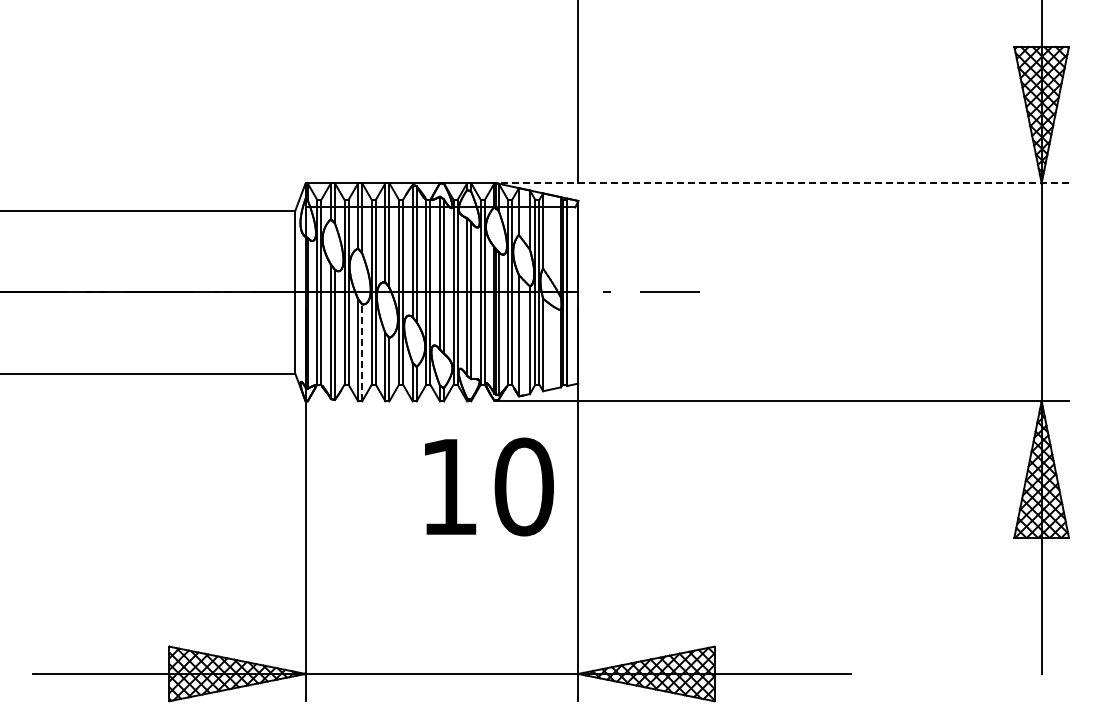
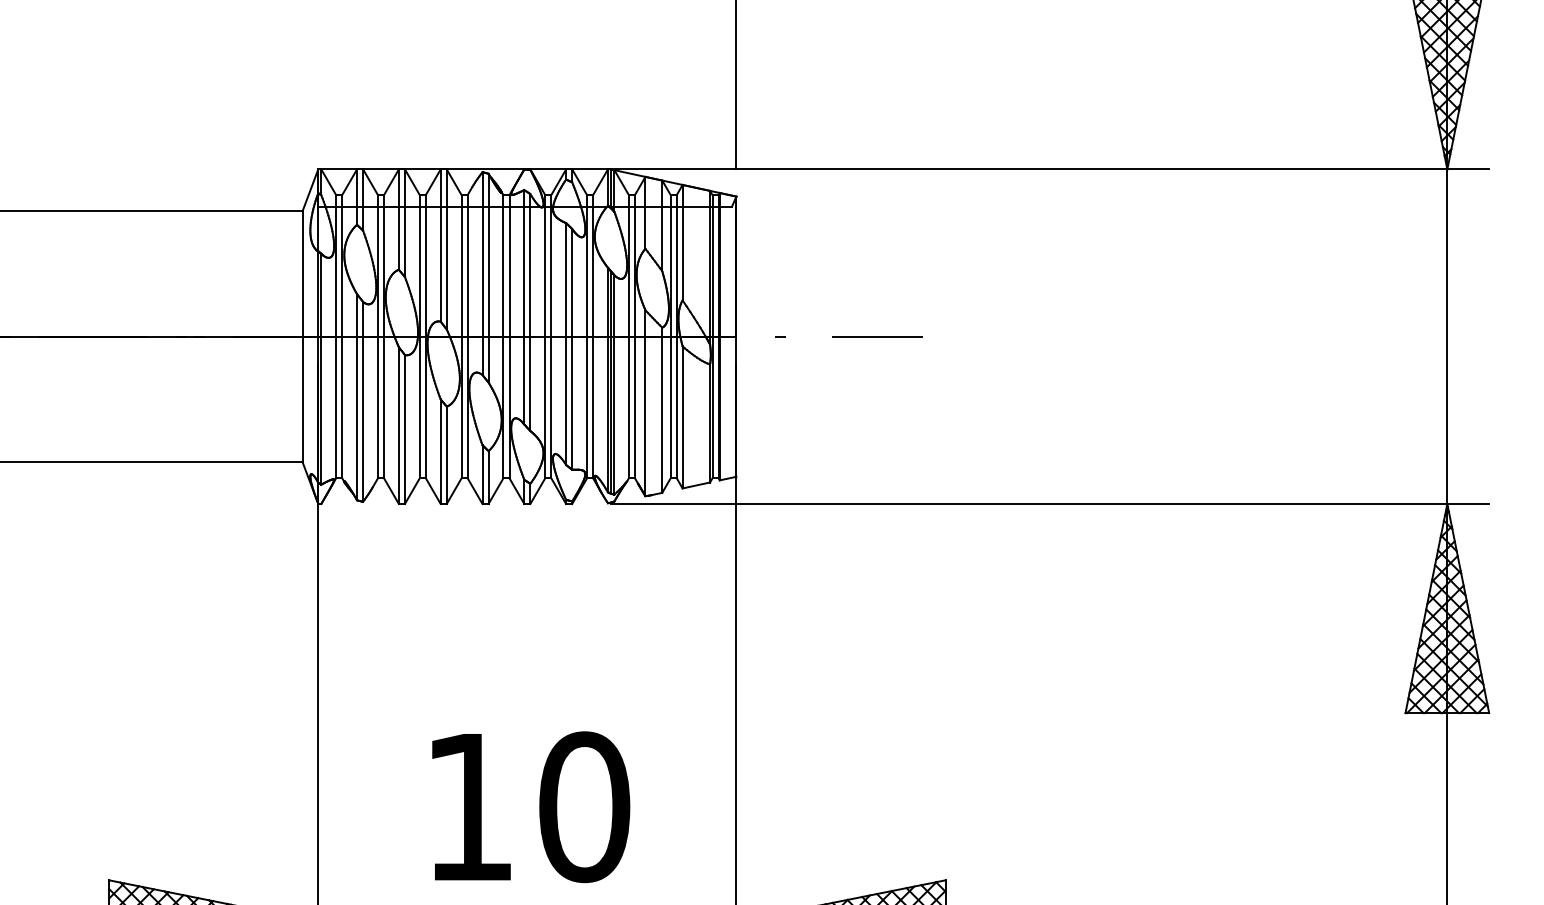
line: (782, 183) -> (1049, 169), dashed -> solid
line: (362, 352) -> (405, 429), dashed -> solid
text: (489, 486) -> (531, 806), moved

